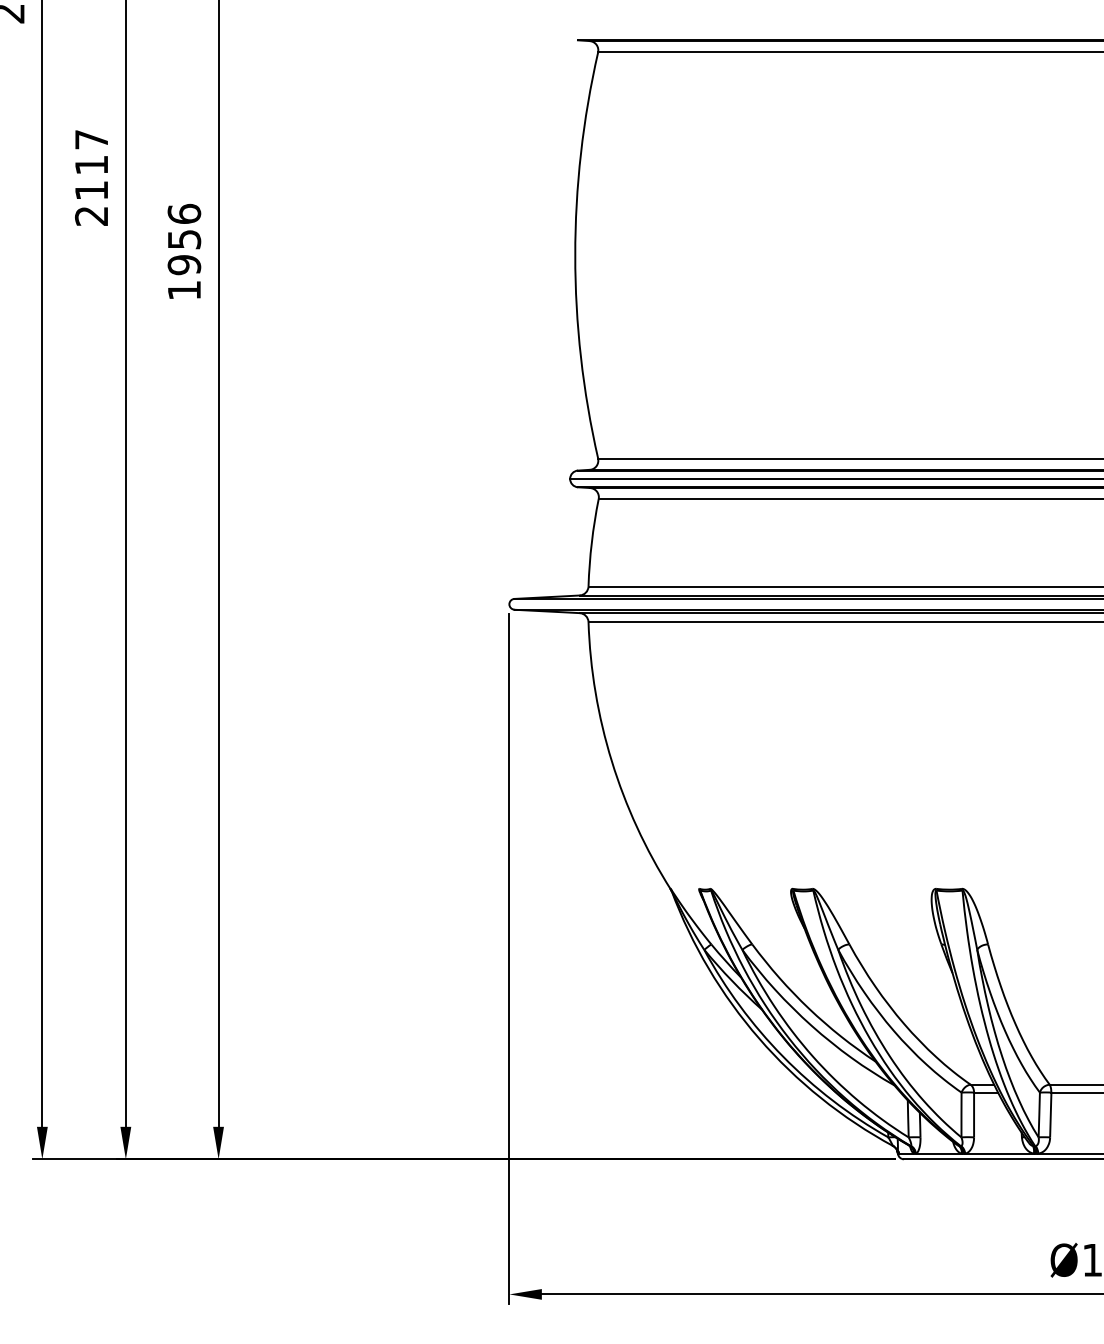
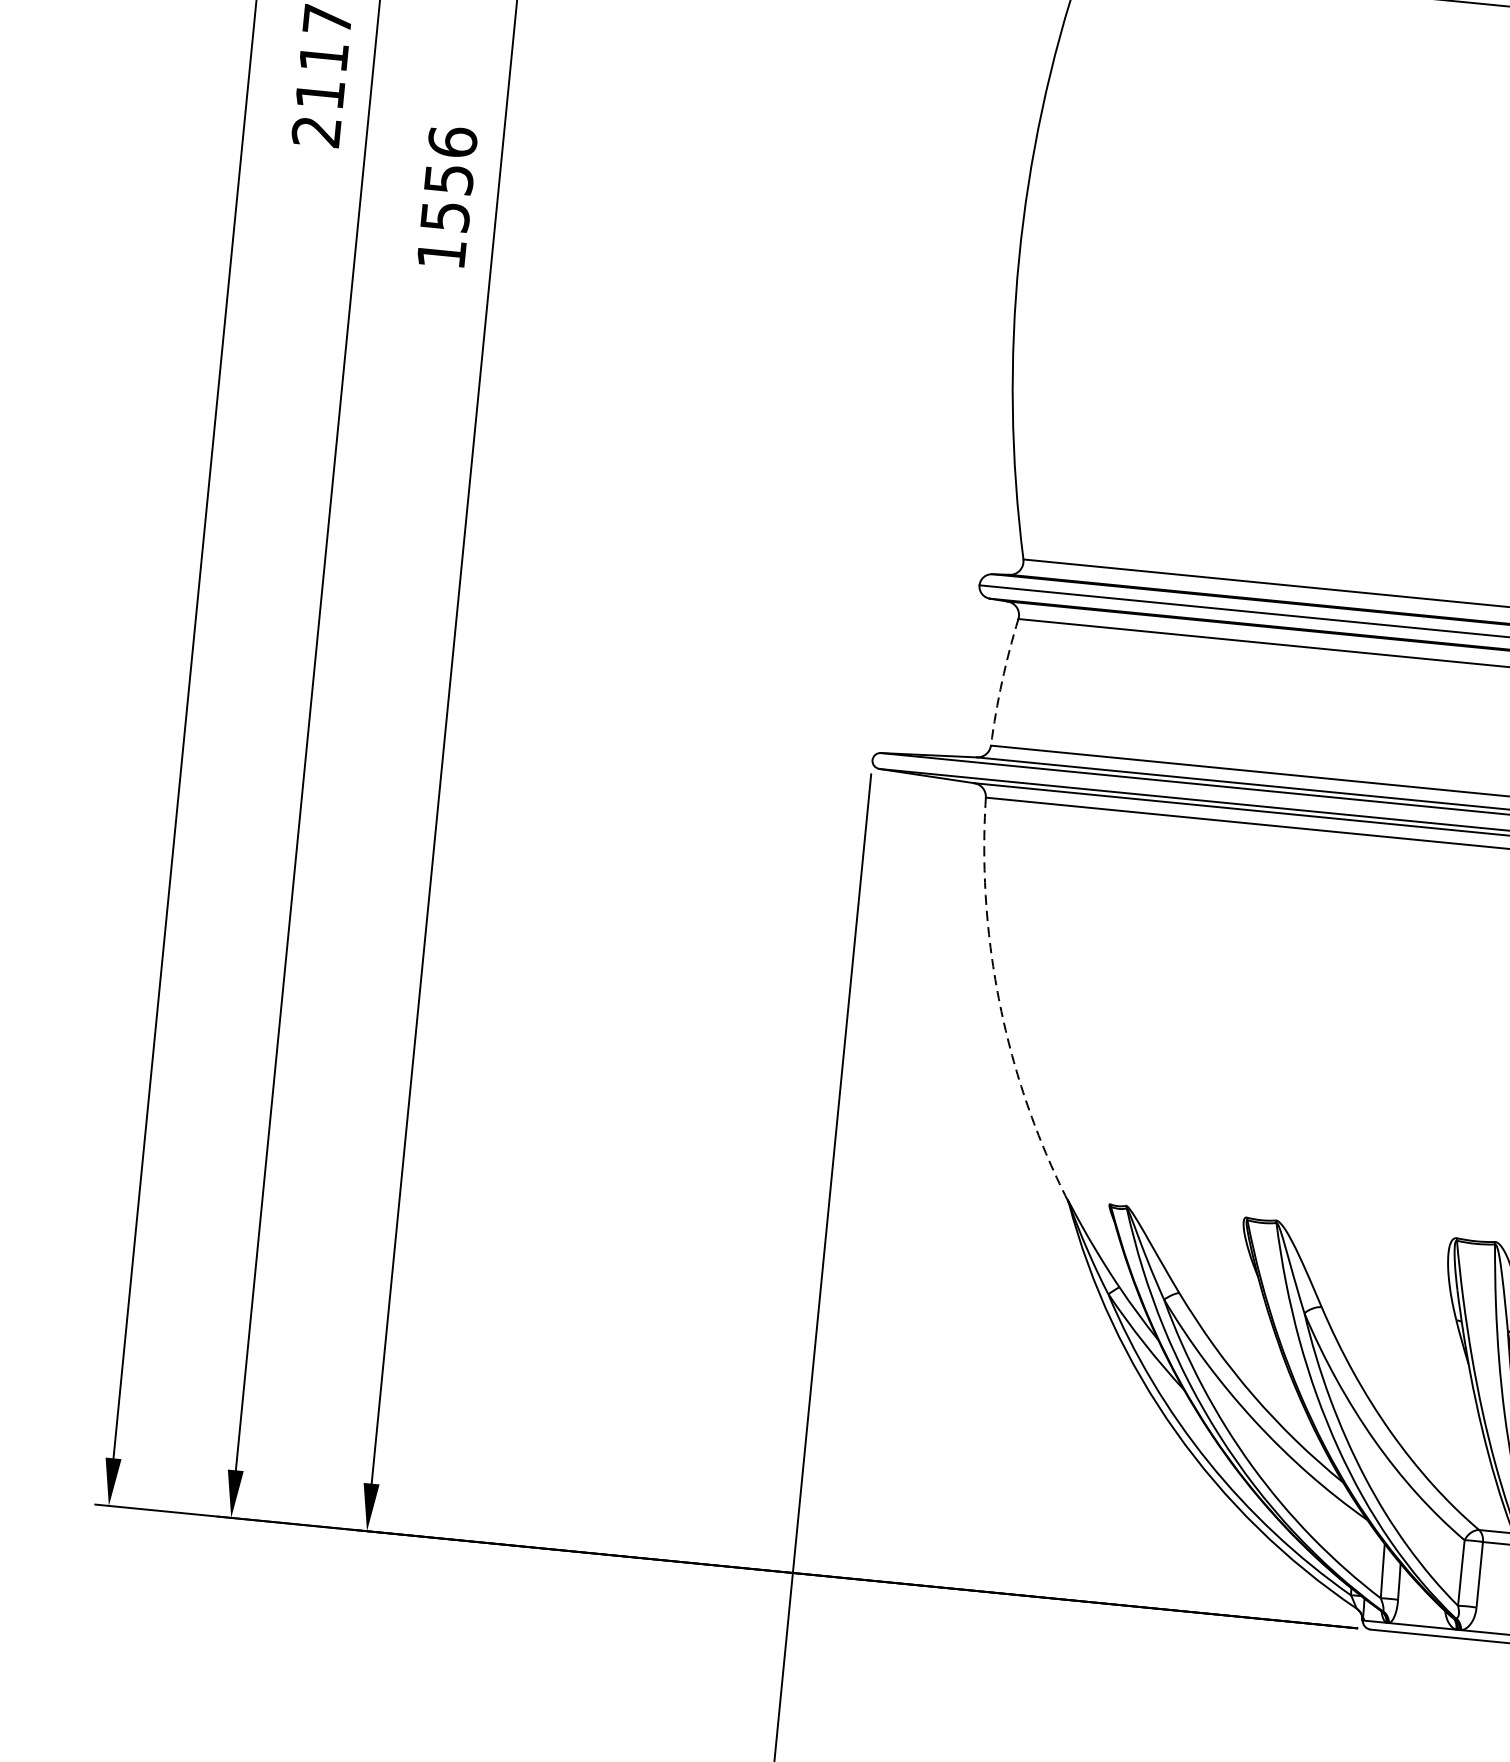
text: (183, 265) -> (443, 217), 1956 -> 1556
arc: (591, 542) -> (1001, 681), solid -> dashed
arc: (611, 761) -> (999, 1005), solid -> dashed

